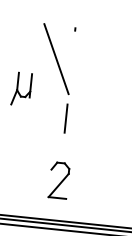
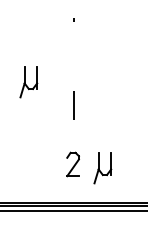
line: (56, 58) -> (58, 49), removed
part: (58, 180) -> (72, 164), size x0.7
part: (89, 187) -> (102, 168), added

